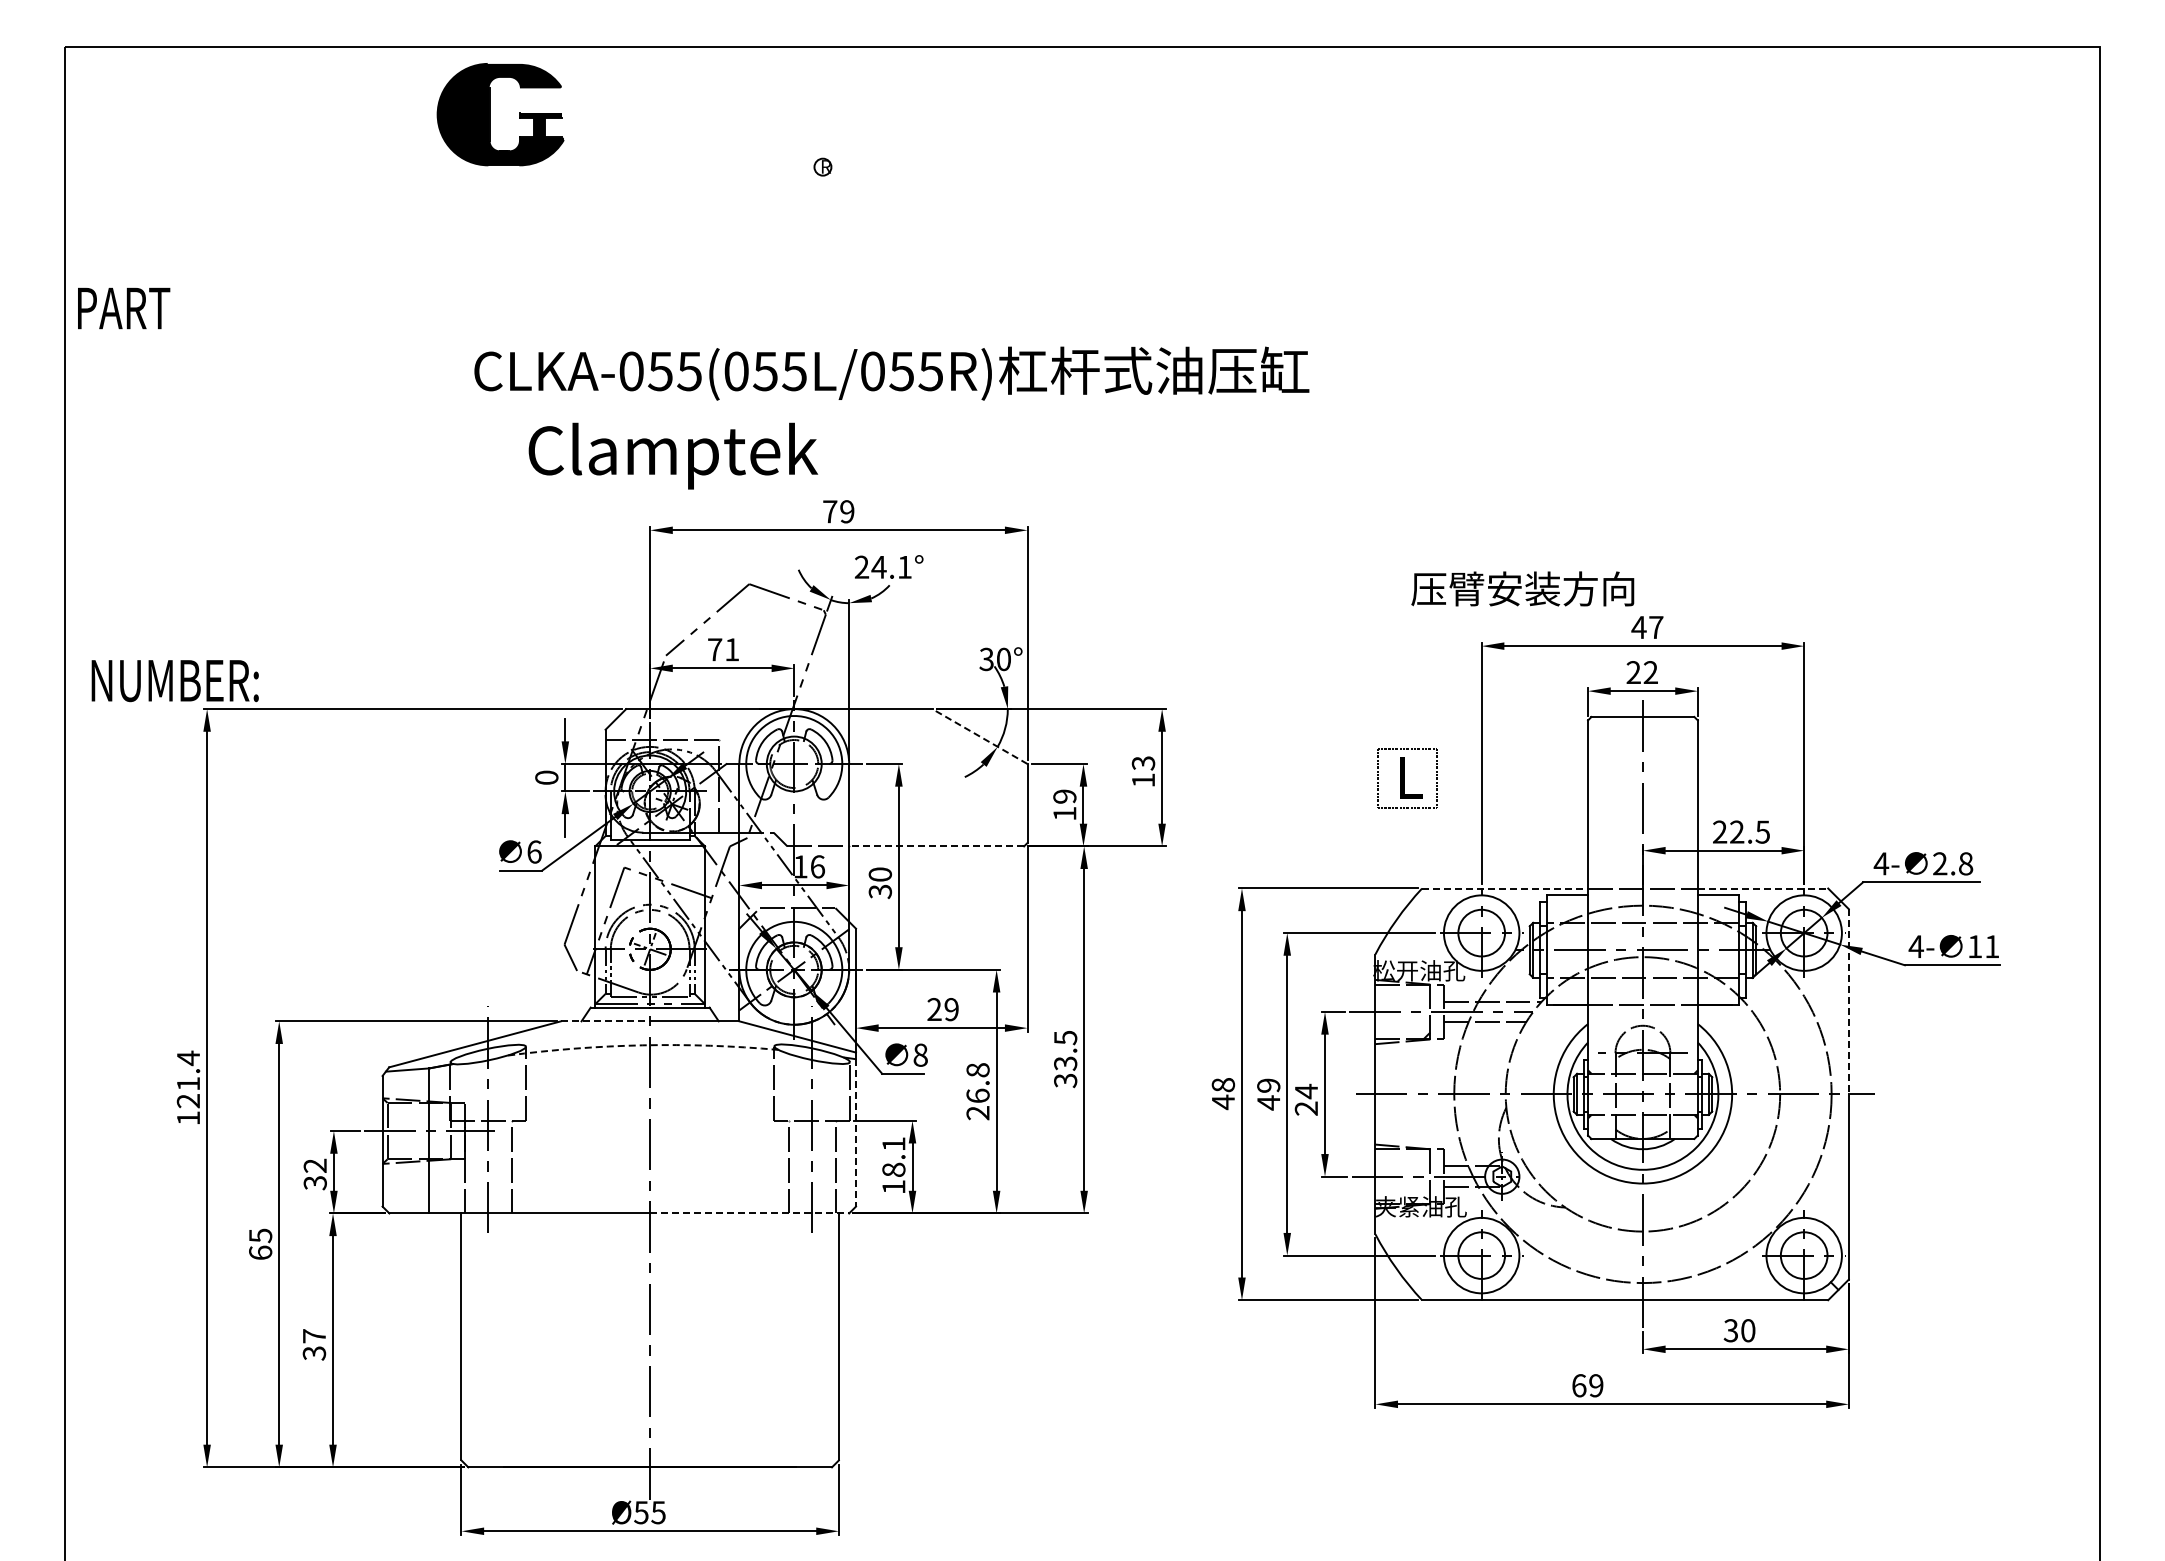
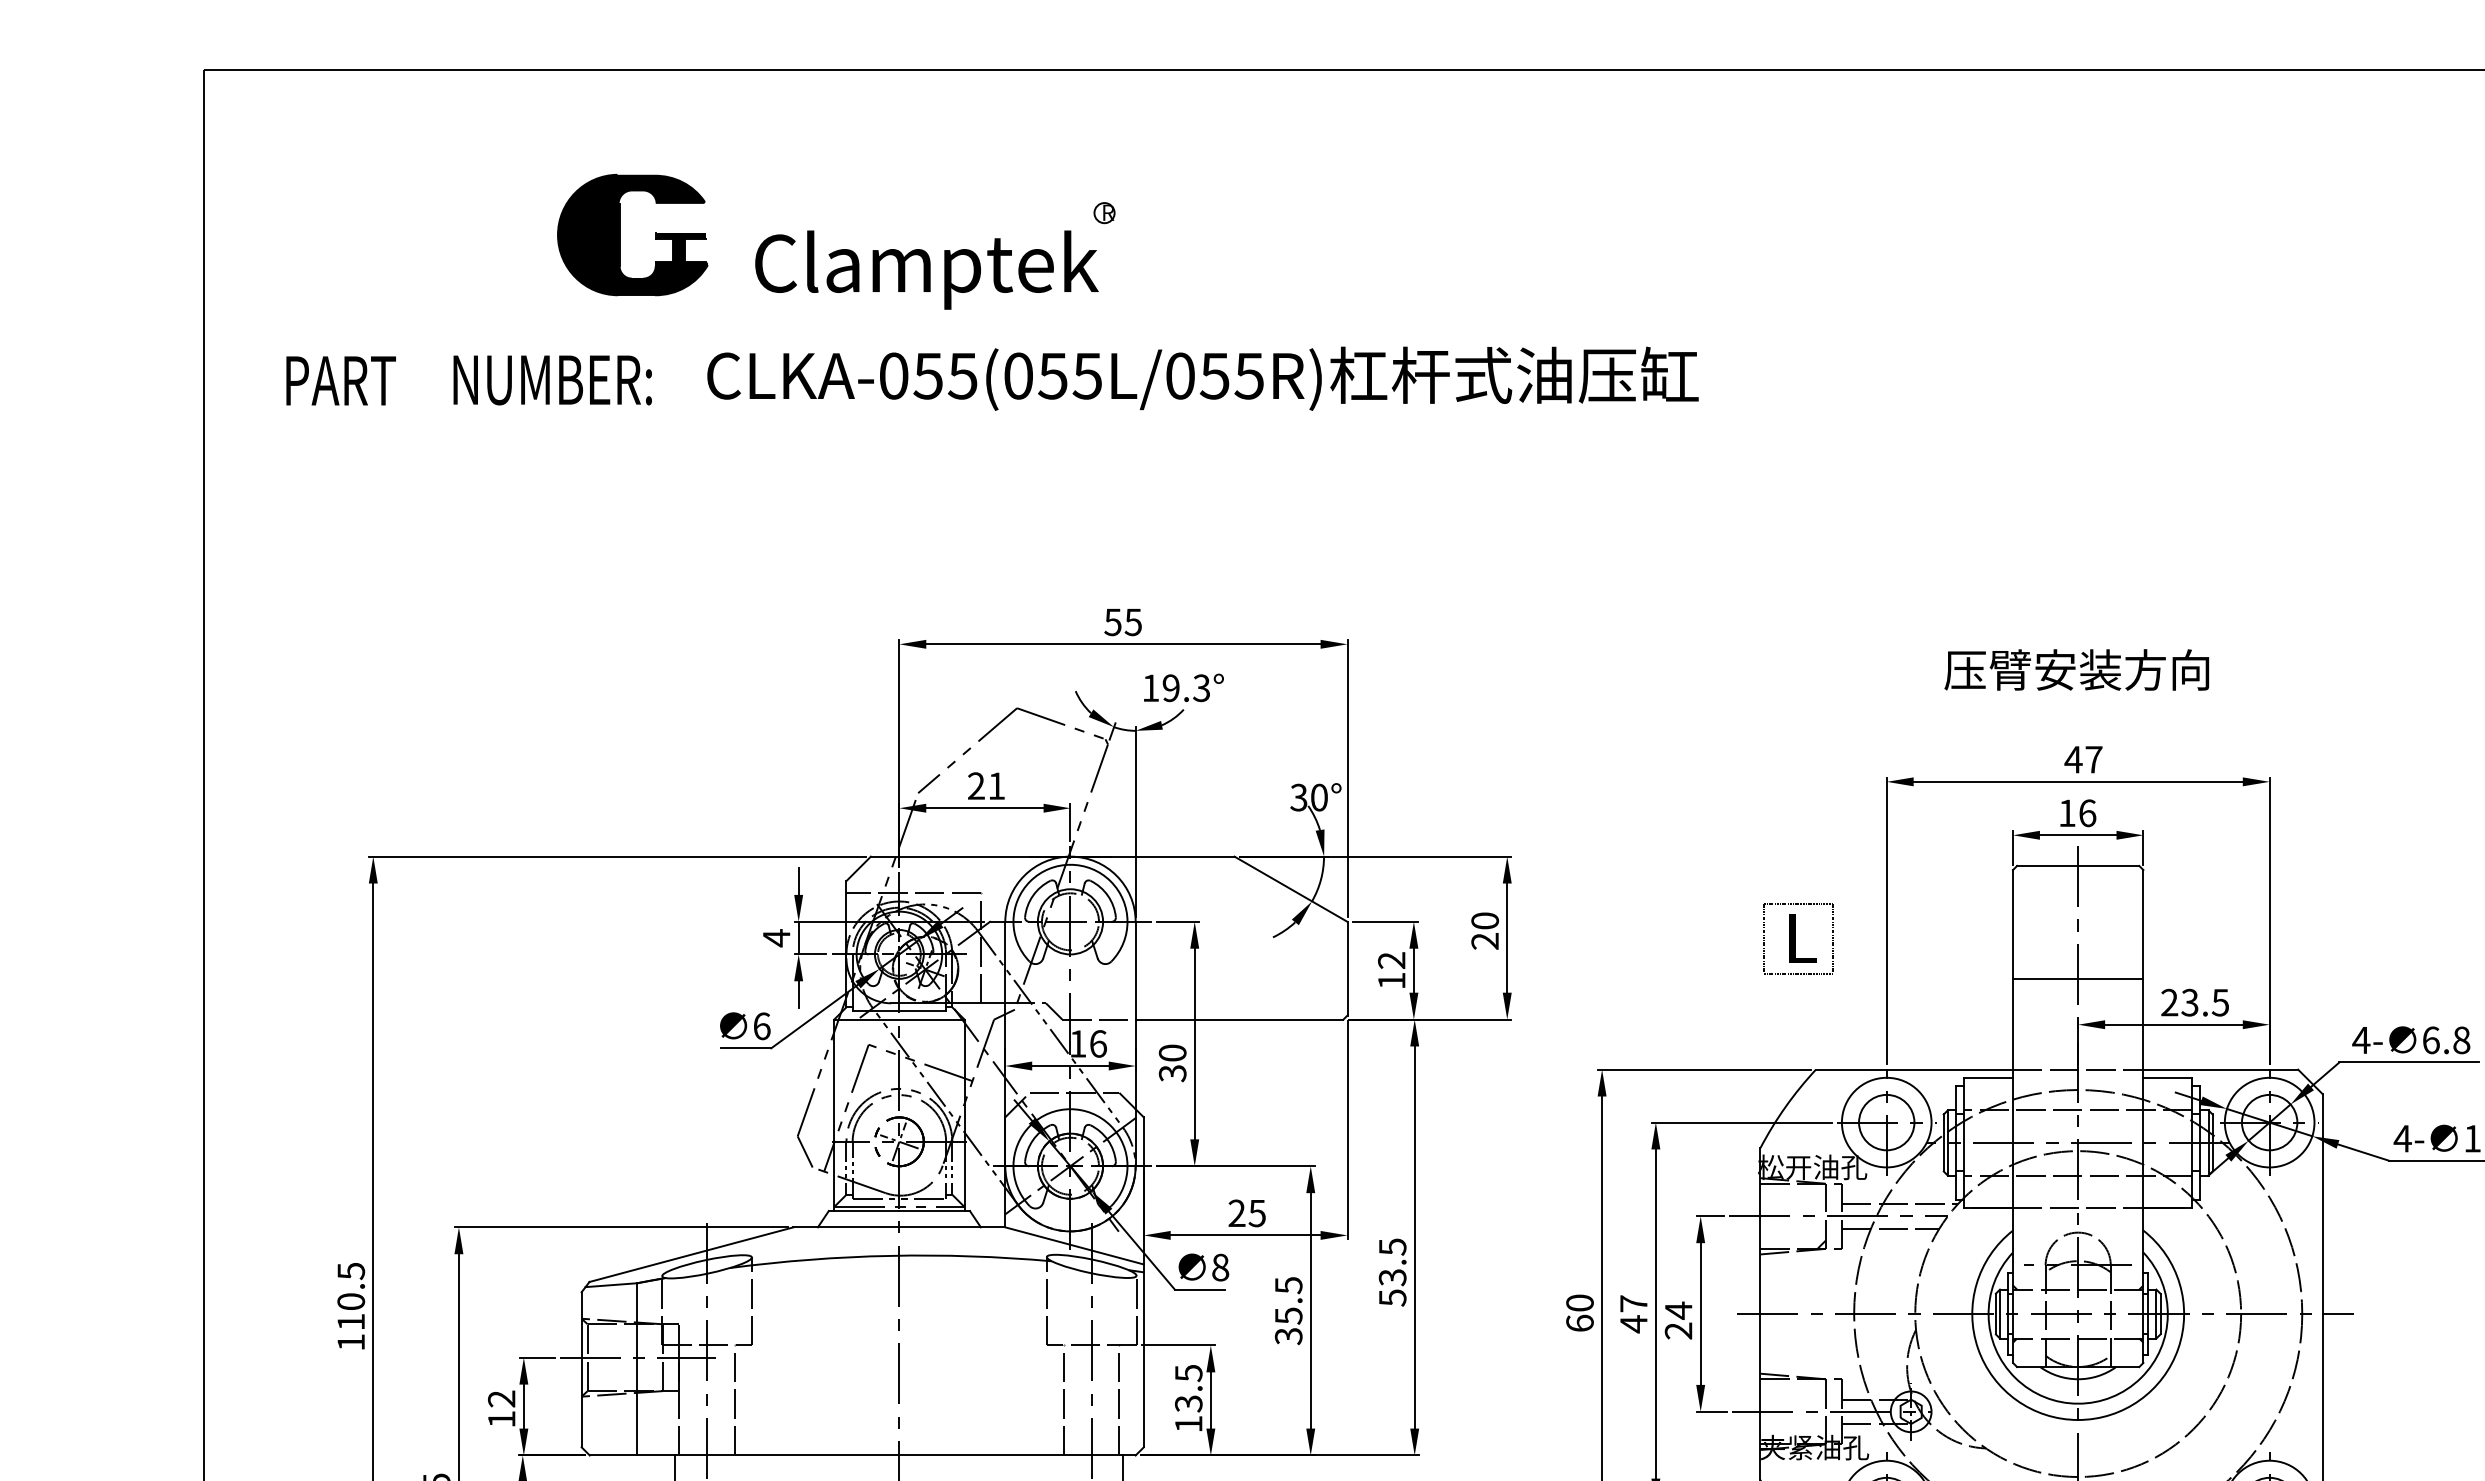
part: (490, 114) -> (620, 234), moved
text: (124, 308) -> (341, 380), moved
text: (891, 373) -> (1202, 378), moved
text: (673, 455) -> (927, 269), moved
text: (838, 511) -> (1123, 621), 79 -> 55
text: (882, 566) -> (1175, 687), 24.1° -> 19.3°
text: (1522, 588) -> (2076, 669), moved
text: (715, 649) -> (976, 785), 71 -> 21
text: (1642, 672) -> (2077, 813), 22 -> 16
text: (174, 681) -> (551, 380), moved
line: (980, 736) -> (1291, 889), dashed -> solid
text: (1143, 771) -> (1485, 930), 13 -> 20
text: (546, 777) -> (776, 937), 0 -> 4
text: (1064, 796) -> (1391, 960), 19 -> 12
line: (1642, 812) -> (2077, 979), added
text: (1736, 832) -> (2189, 1003), 22.5 -> 23.5
line: (936, 846) -> (1239, 1019), dashed -> solid
text: (1940, 863) -> (2431, 1039), 2.8 -> 6.8
line: (1505, 888) -> (1914, 1069), dashed -> solid
line: (1763, 888) -> (2221, 1069), dashed -> solid
line: (1848, 1001) -> (2322, 1203), dashed -> solid
text: (951, 1009) -> (1257, 1213), 29 -> 25
line: (605, 1021) -> (846, 1227), dashed -> solid
arc: (642, 1045) -> (890, 1256), dashed -> solid
text: (188, 1079) -> (351, 1296), 121.4 -> 110.5
text: (1065, 1080) -> (1392, 1297), 33.5 -> 53.5
text: (1268, 1085) -> (1633, 1303), 49 -> 47
text: (977, 1091) -> (1288, 1310), 26.8 -> 35.5
text: (1223, 1094) -> (1580, 1314), 48 -> 60
line: (856, 1132) -> (1144, 1359), dashed -> solid
text: (893, 1157) -> (1188, 1389), 18.1 -> 13.5
text: (314, 1183) -> (500, 1419), 32 -> 12
line: (750, 1213) -> (1018, 1455), dashed -> solid

